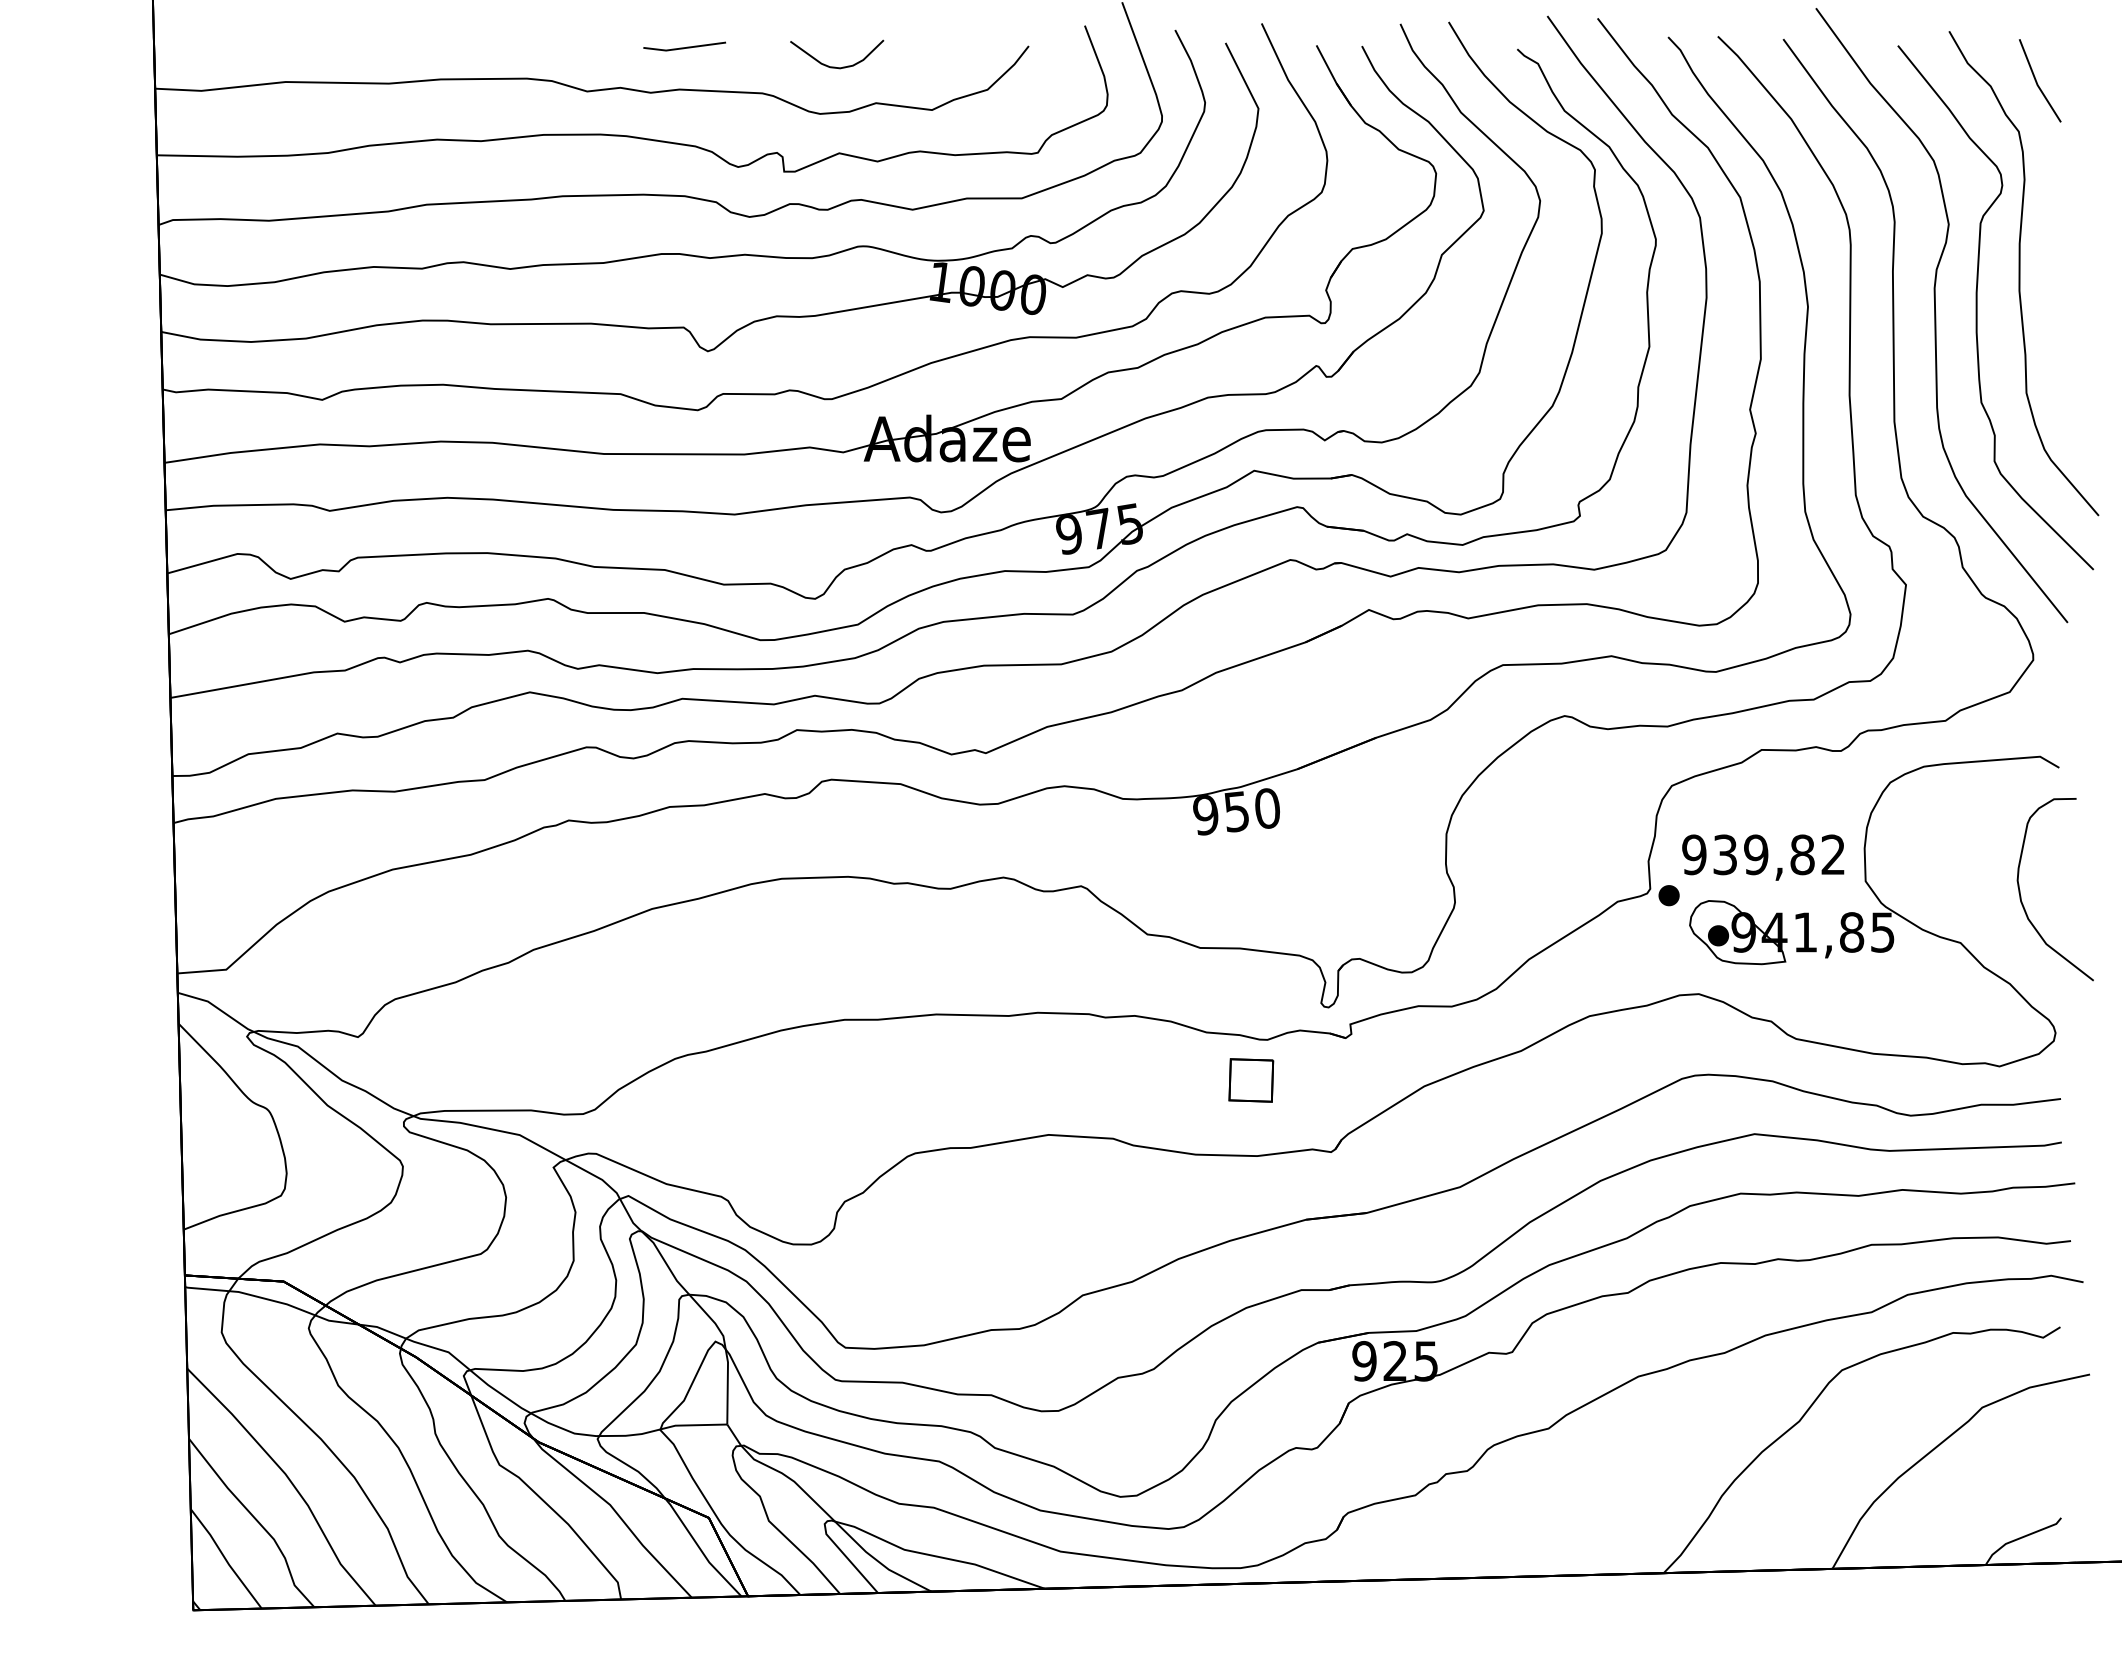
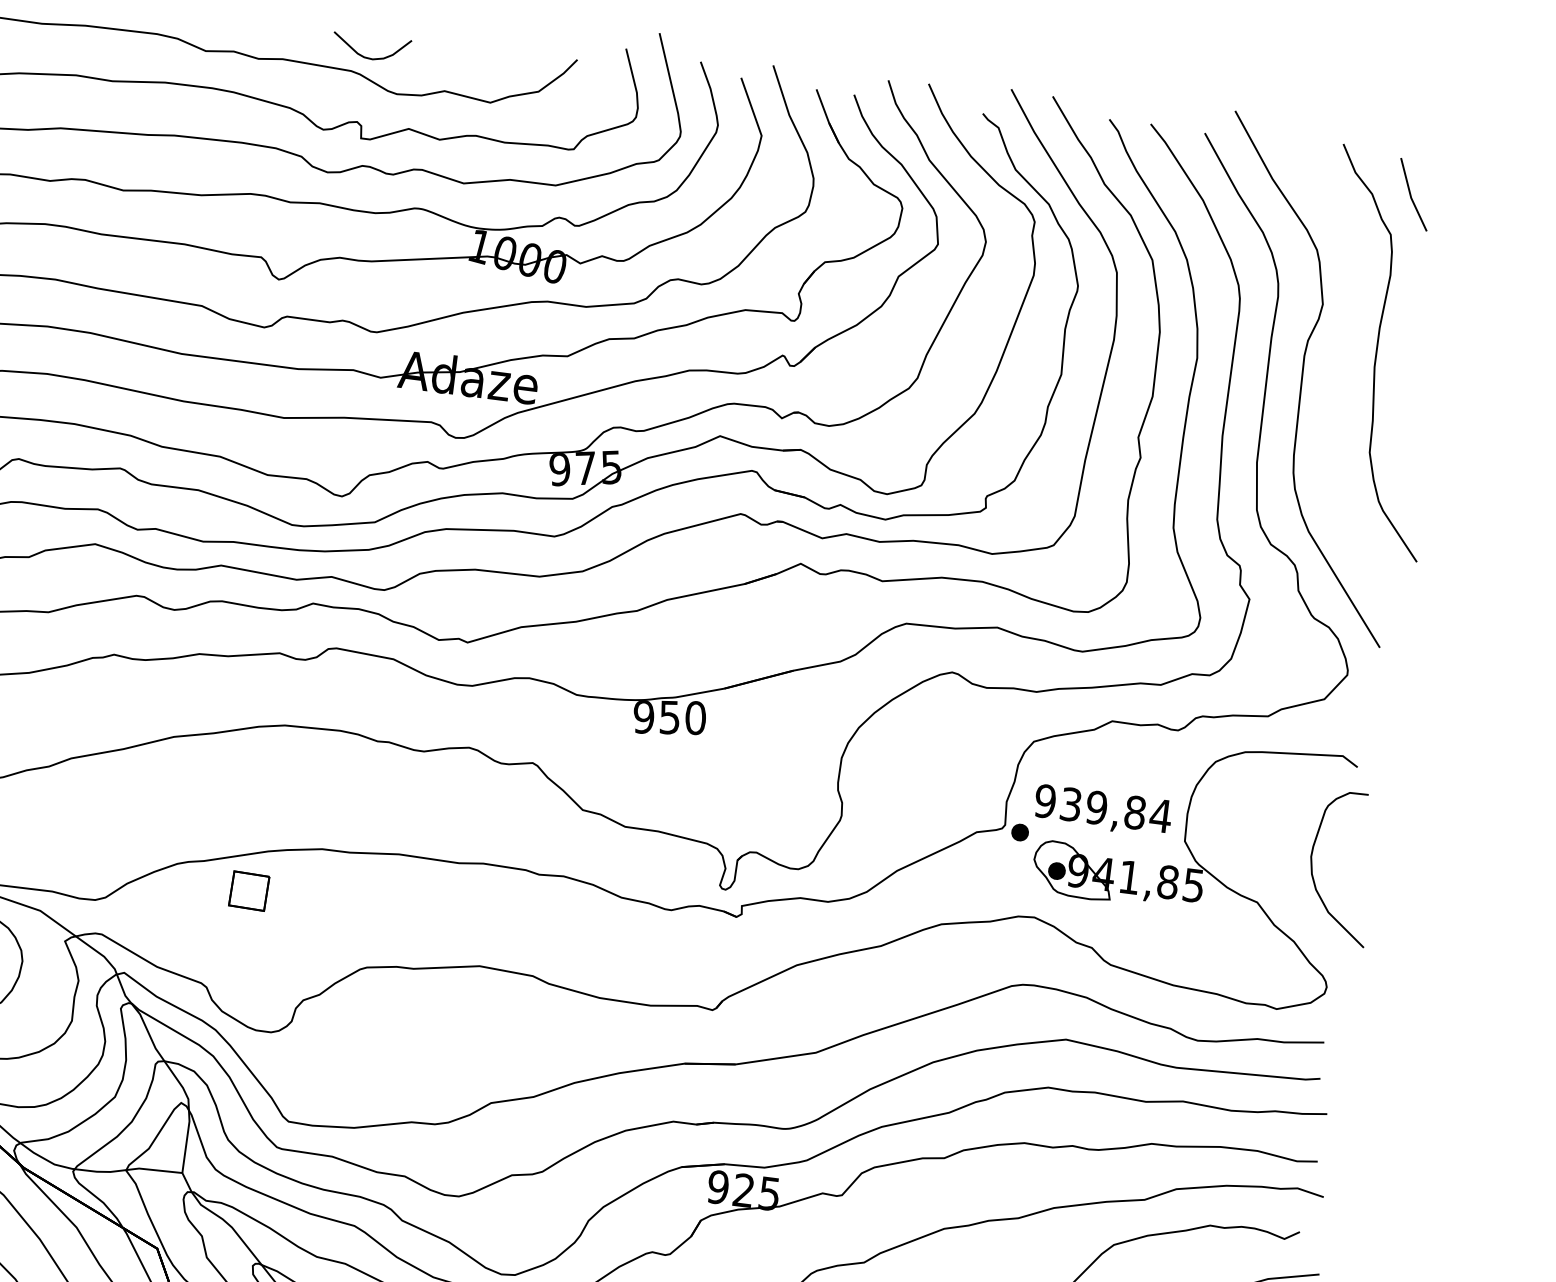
line: (684, 47) -> (291, 24), removed
curve: (835, 66) -> (369, 57), moved
curve: (1977, 307) -> (1337, 376), removed
text: (1833, 854) -> (1160, 815), 939,82 -> 939,84
part: (1251, 1080) -> (249, 891), moved

